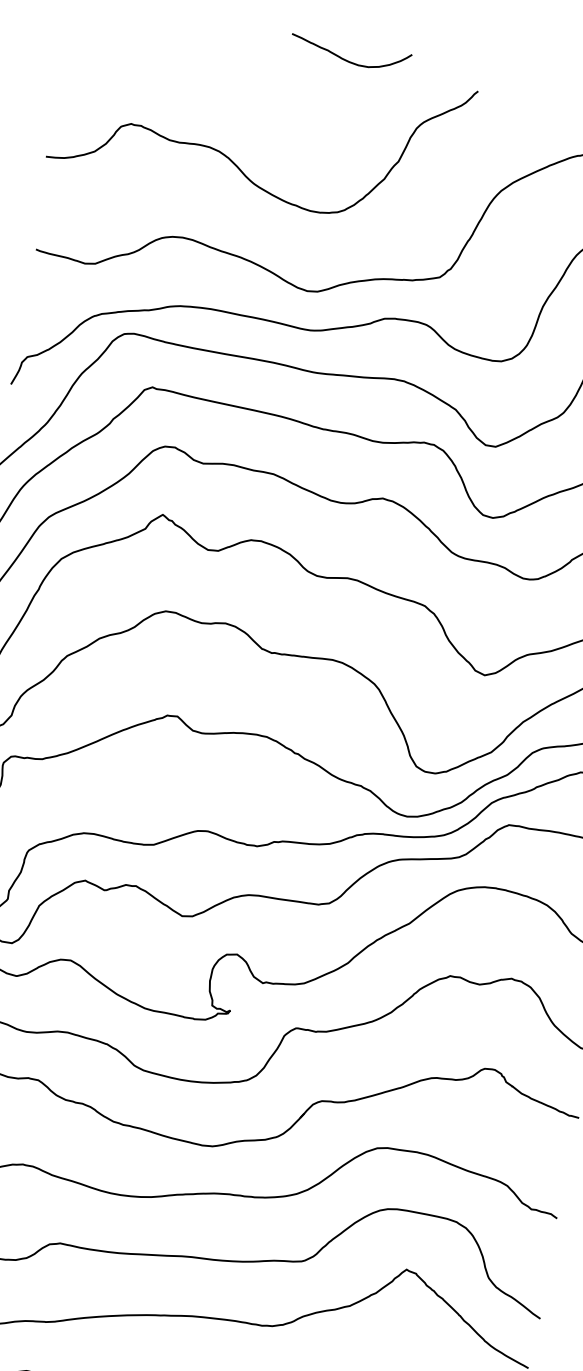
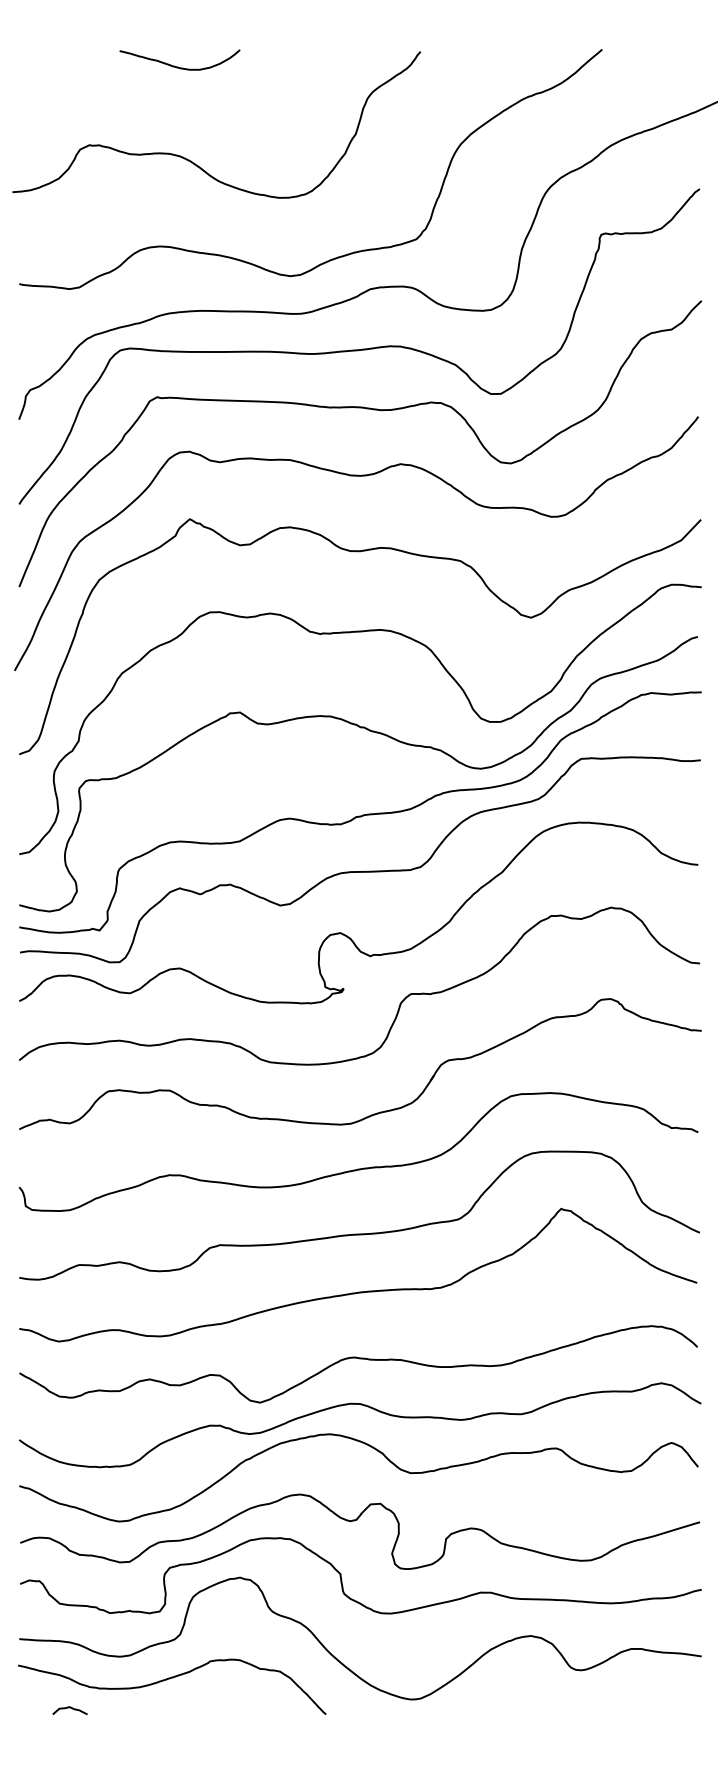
curve: (347, 60) -> (178, 66), moved

